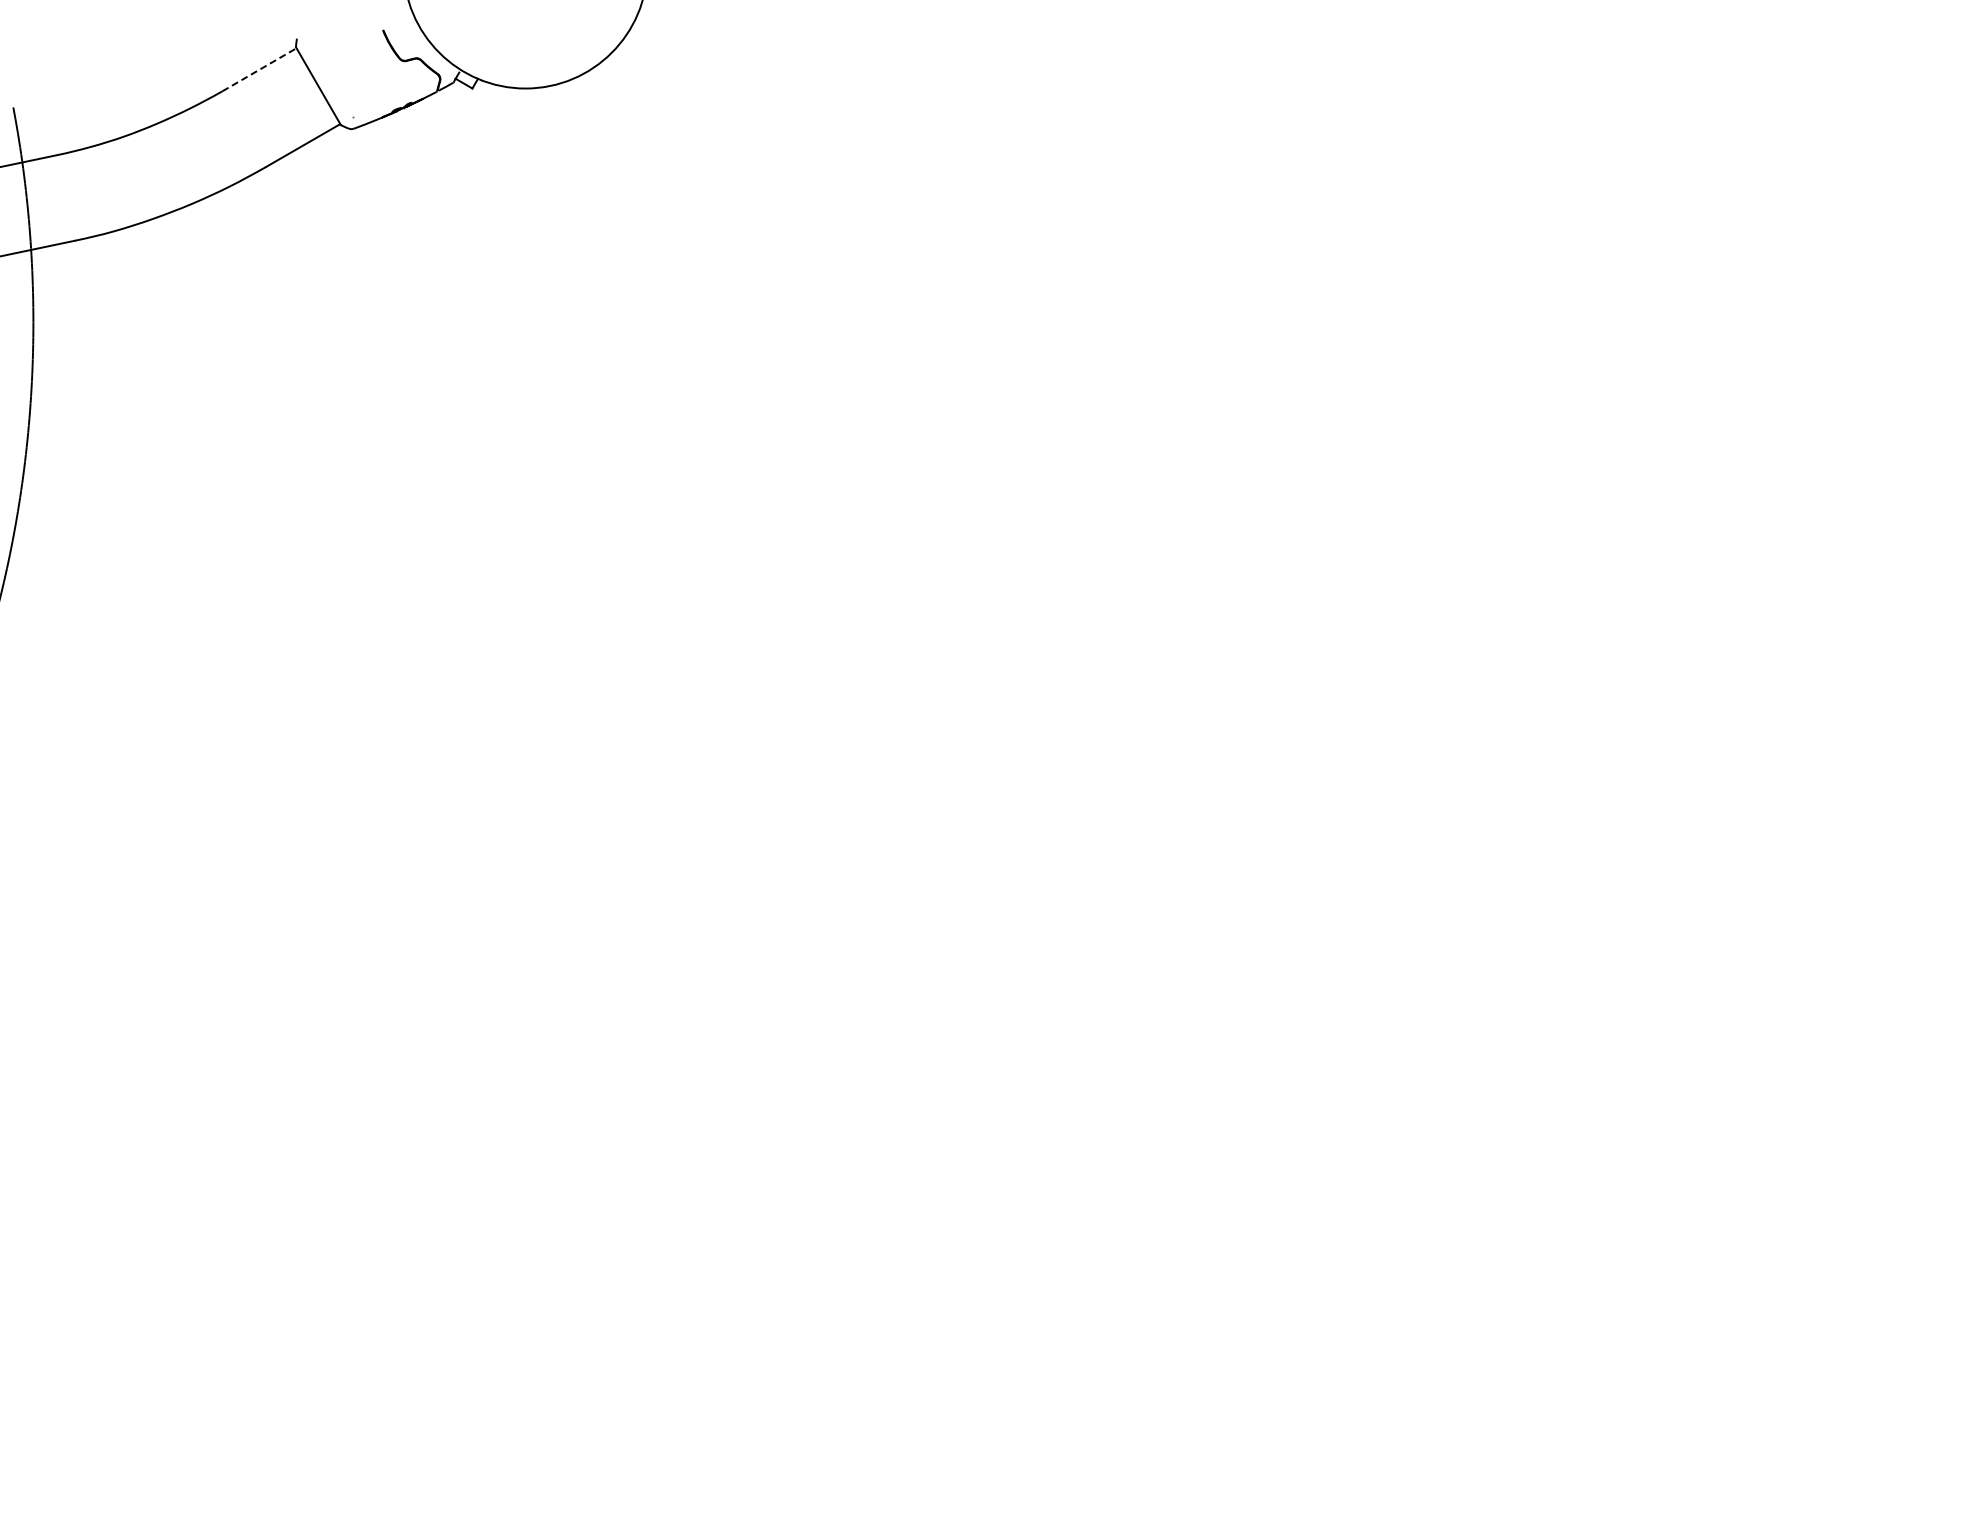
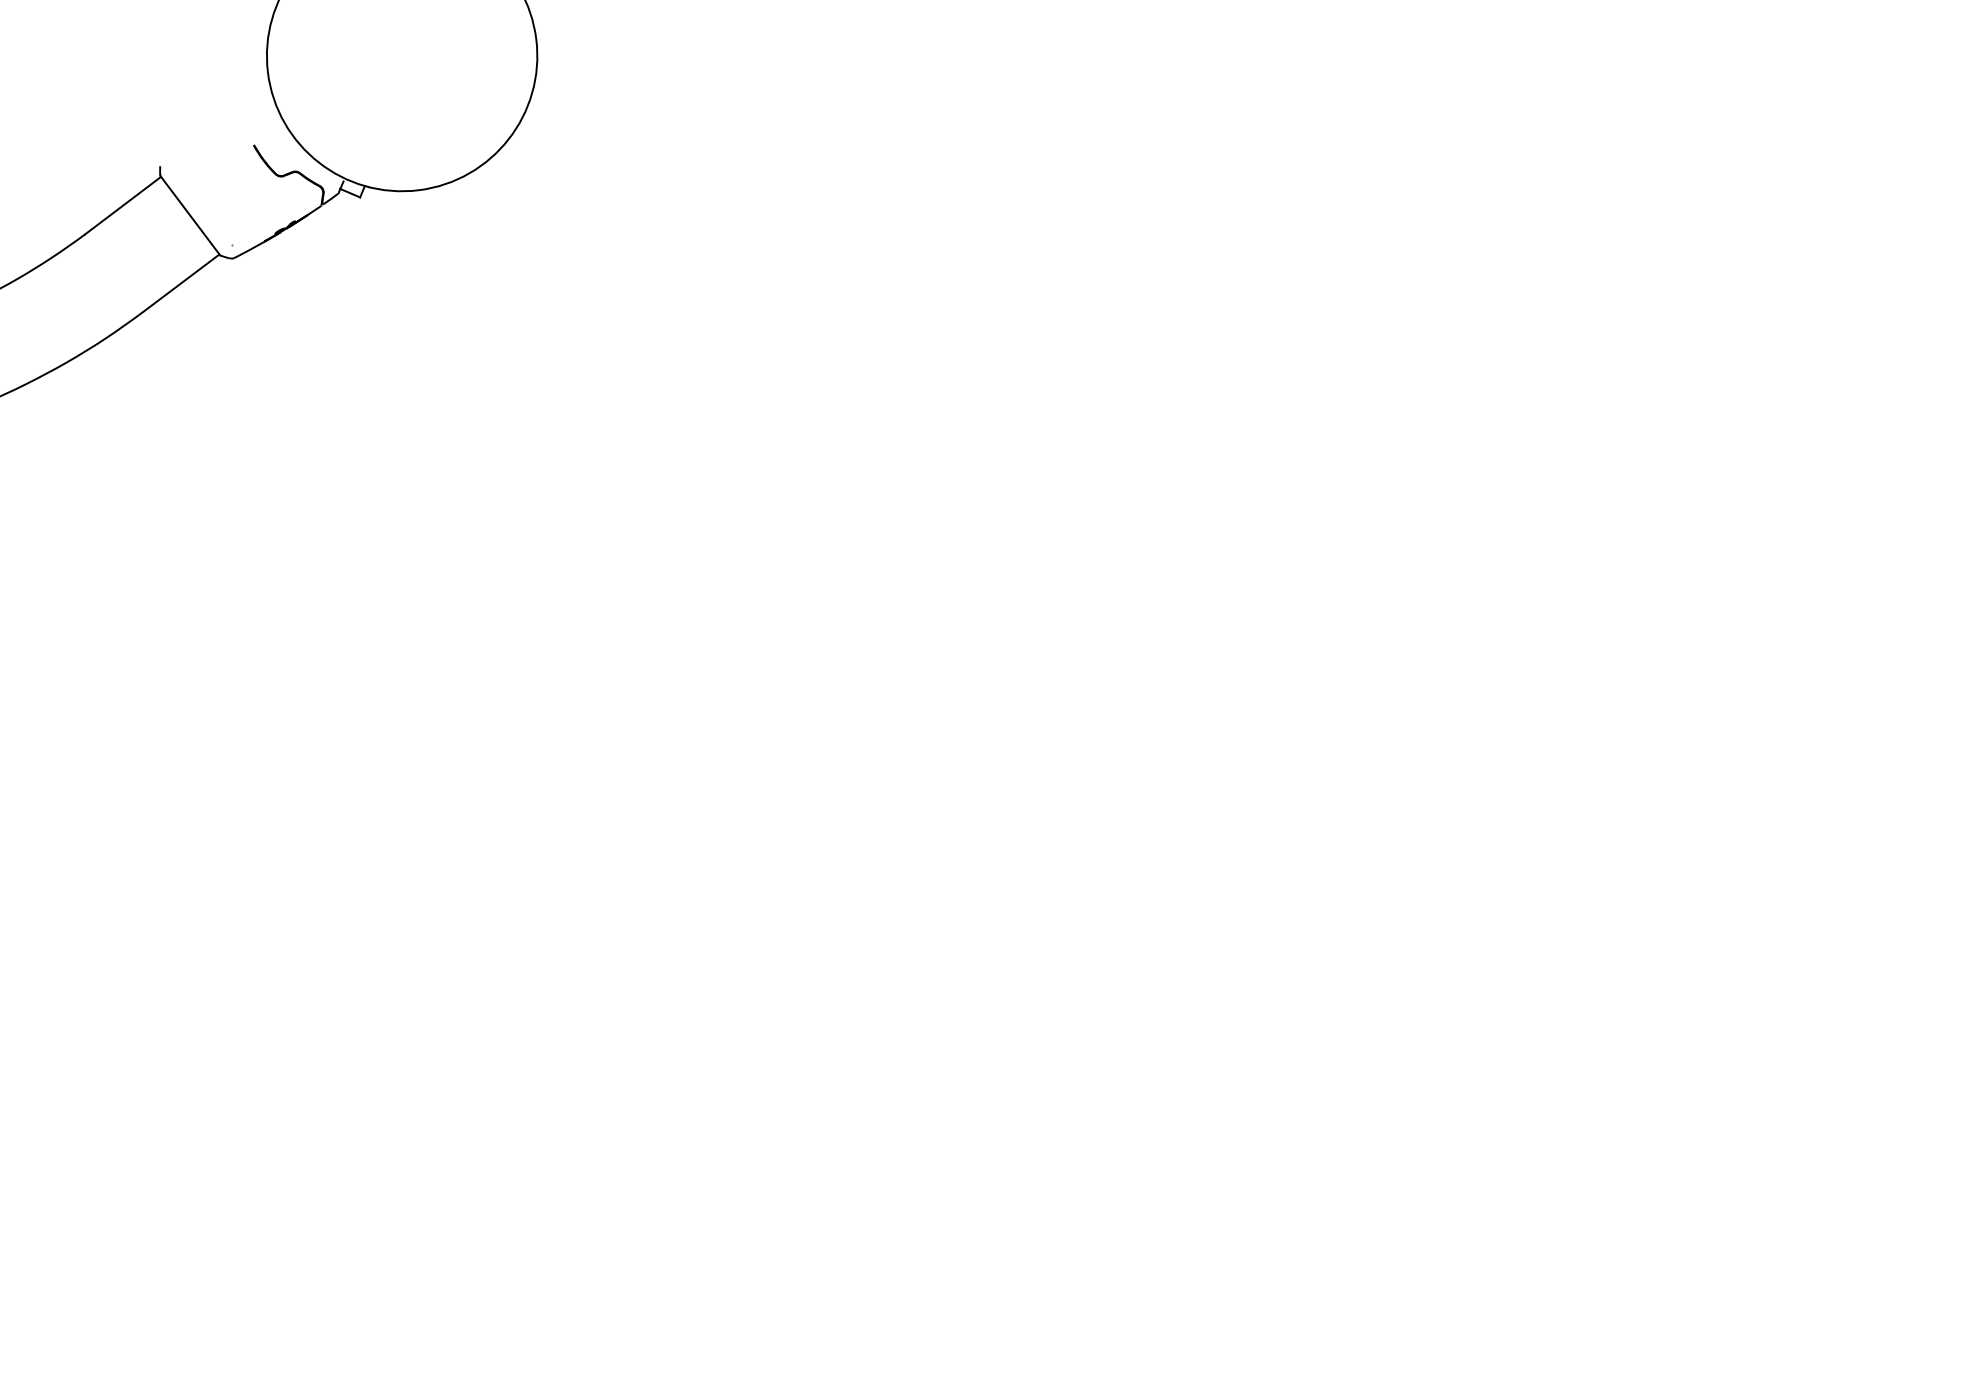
line: (259, 69) -> (123, 205), dashed -> solid

